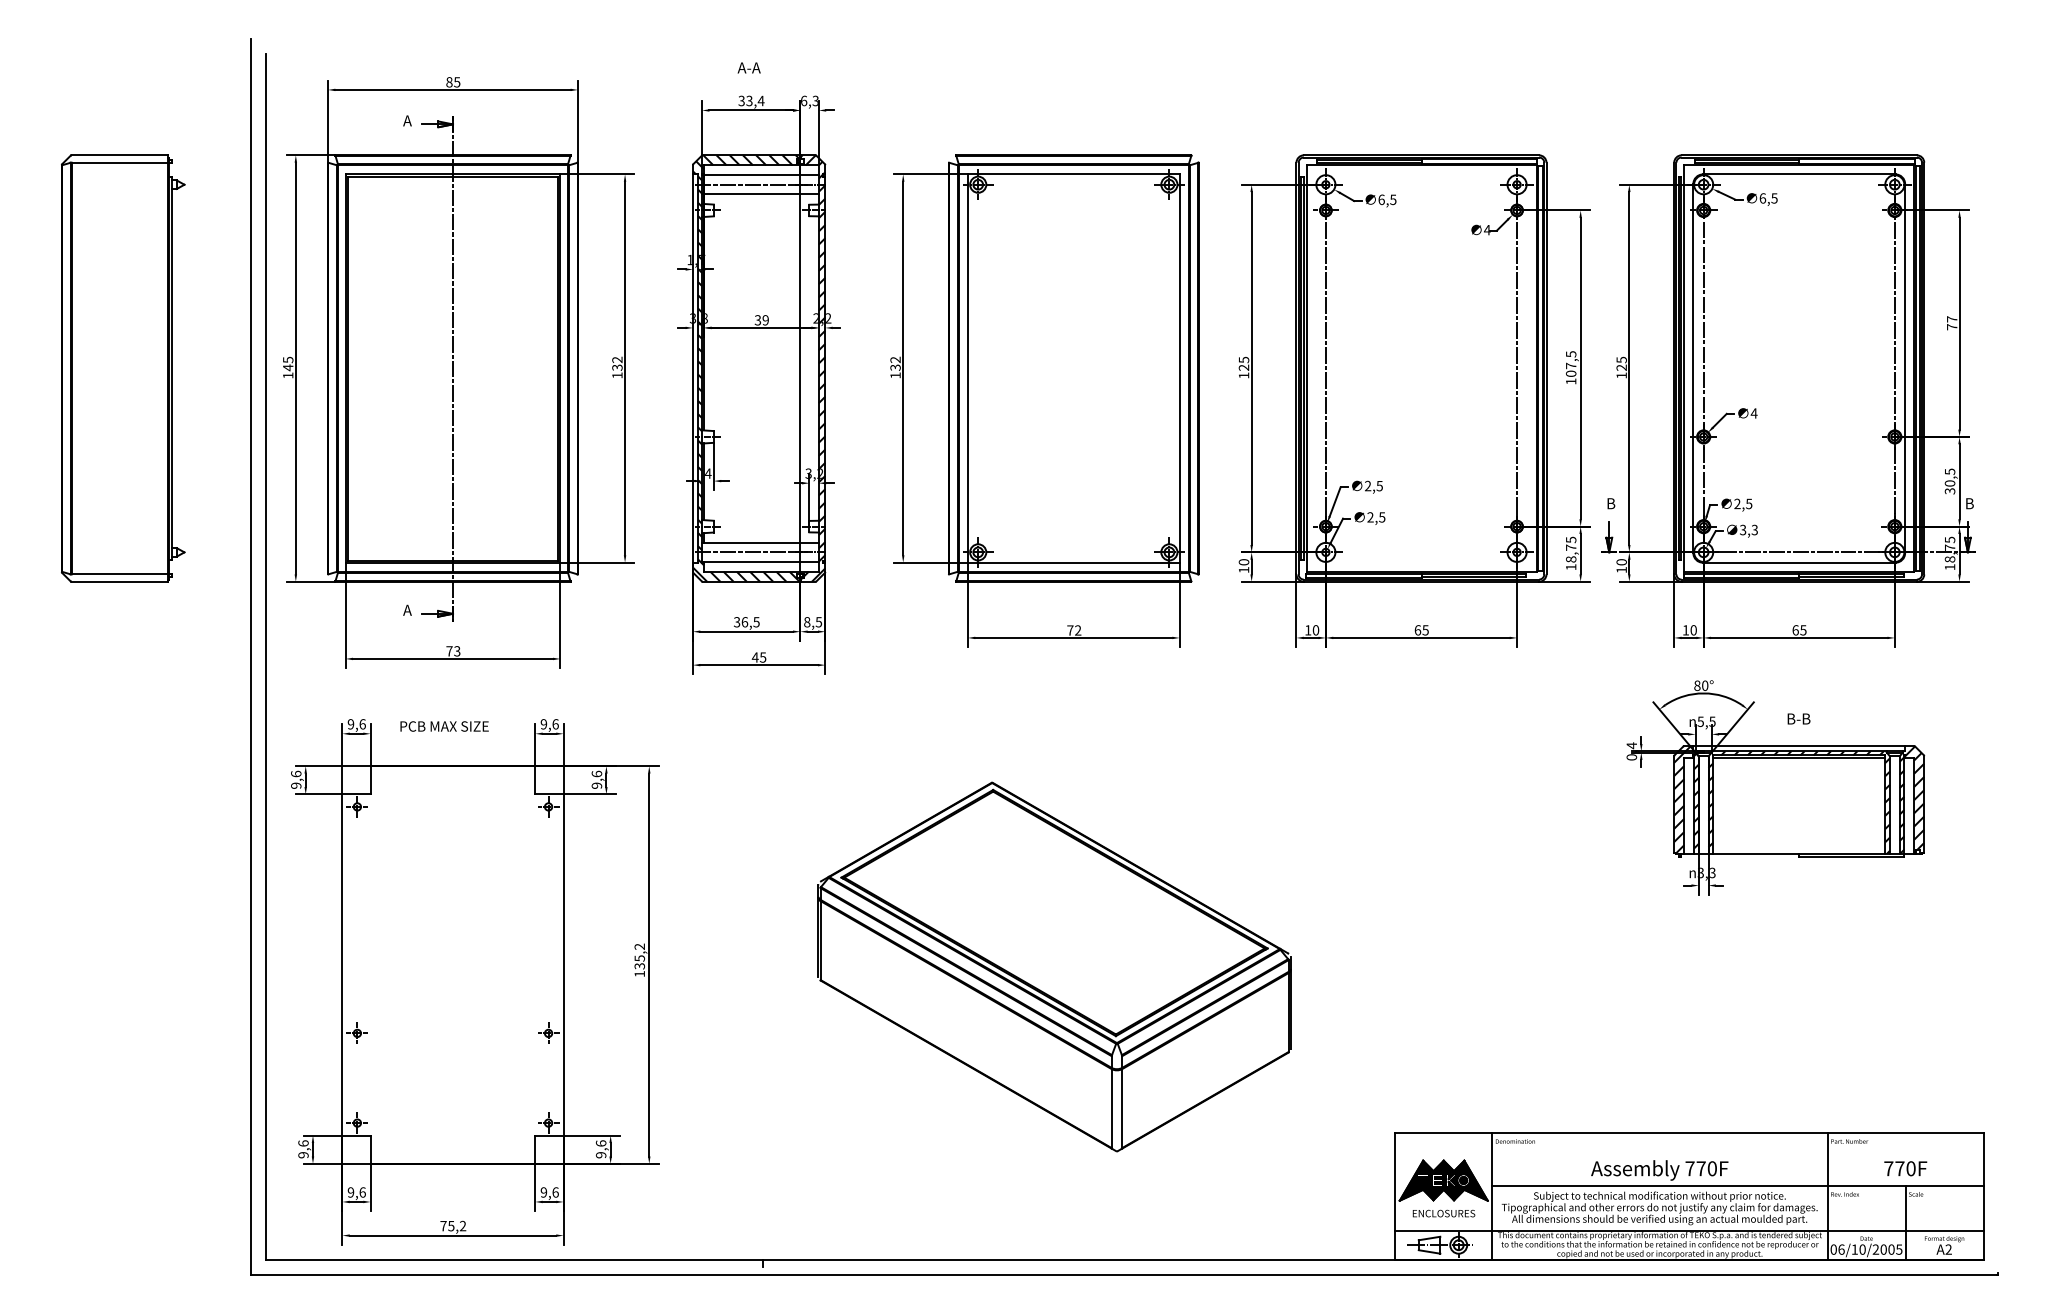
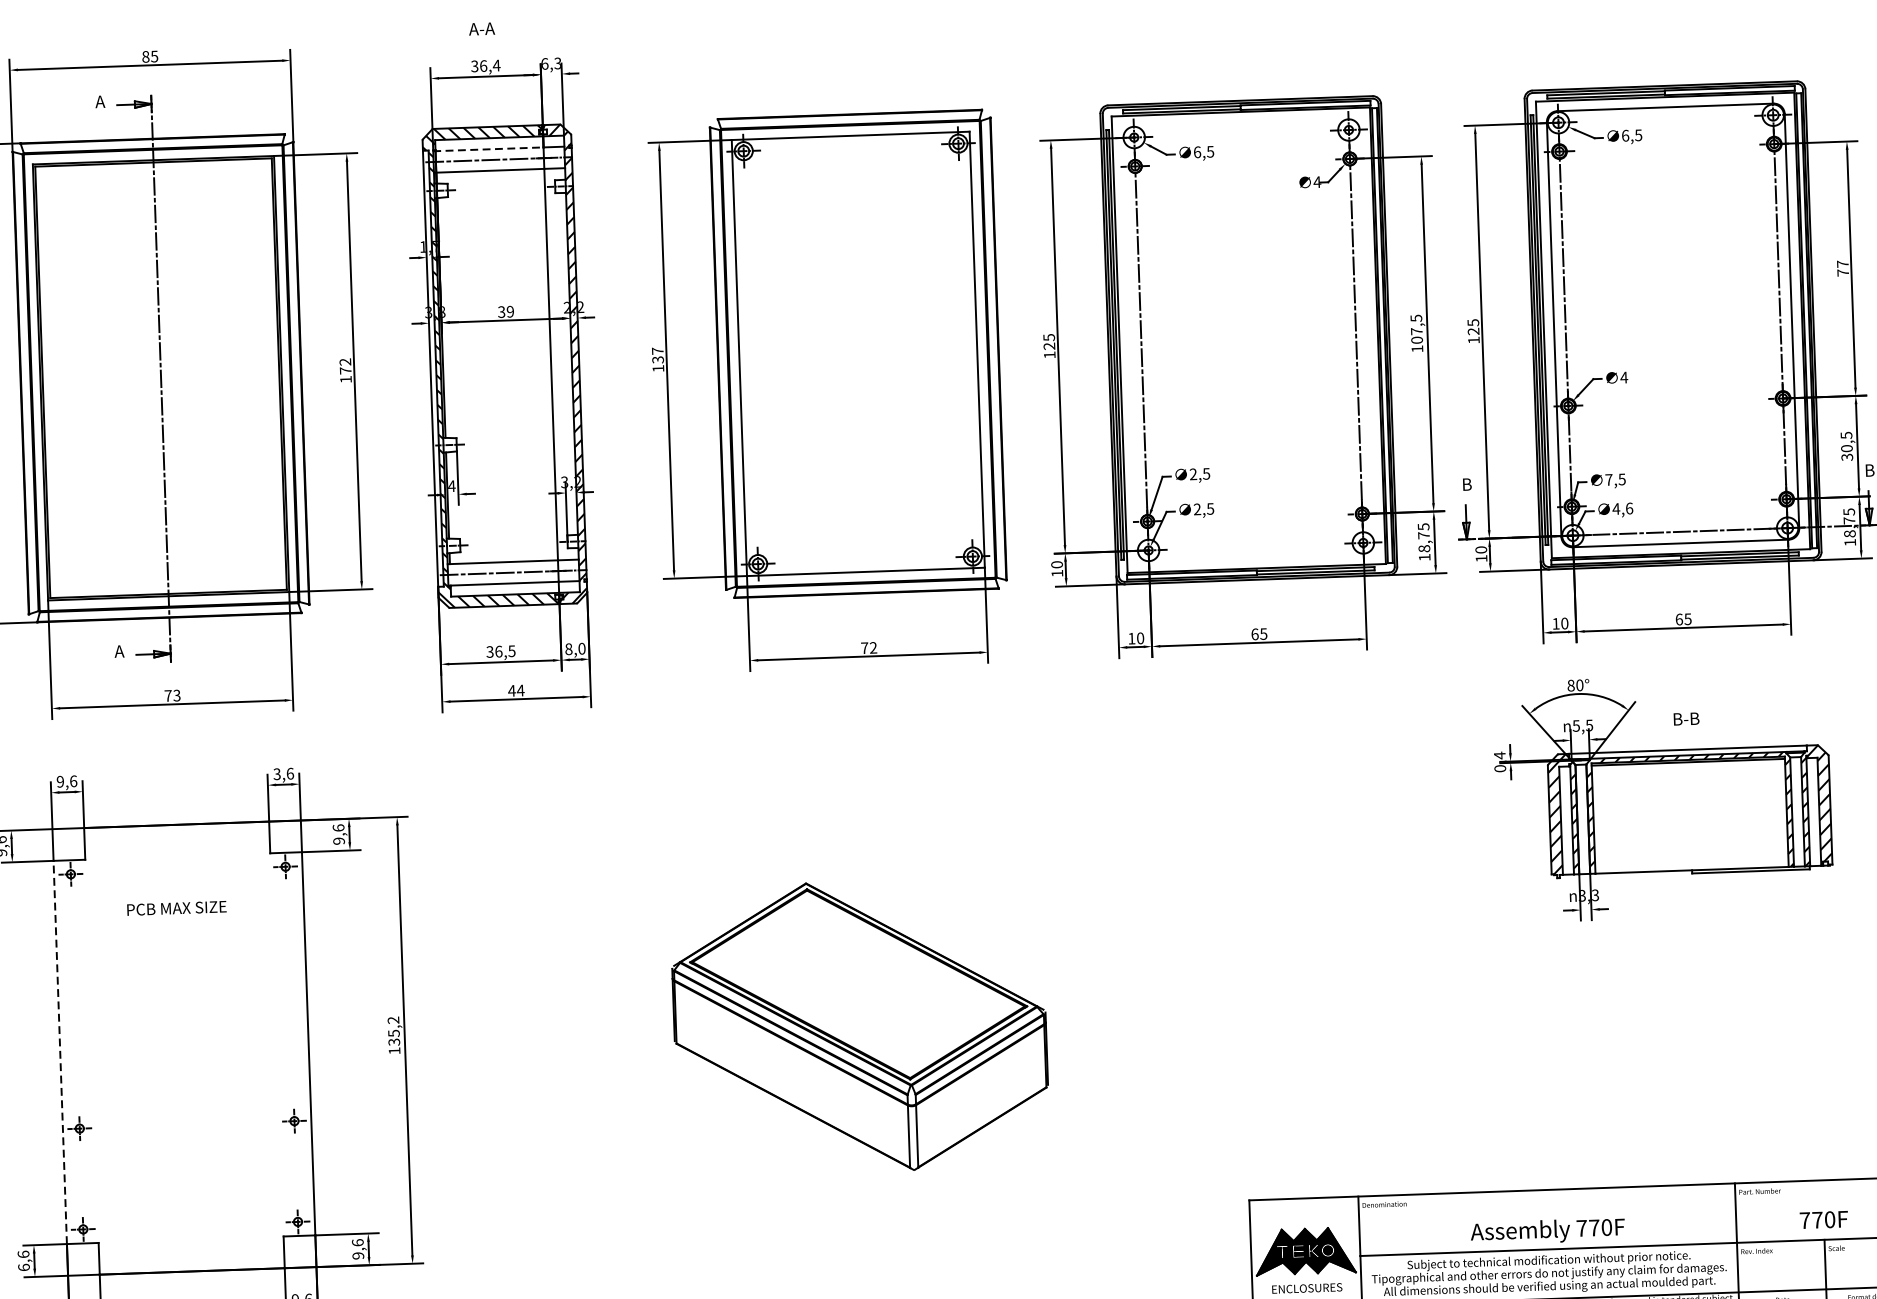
text: (749, 100) -> (483, 65), 33,4 -> 36,4
line: (751, 175) -> (488, 149), solid -> dashed
text: (895, 359) -> (657, 350), 132 -> 137
text: (617, 367) -> (345, 370), 132 -> 172
text: (1737, 503) -> (1609, 479), 2,5 -> 7,5
text: (1748, 529) -> (1622, 508), 3,3 -> 4,6
text: (818, 622) -> (581, 649), 8,5 -> 8,0
text: (762, 657) -> (520, 690), 45 -> 44
text: (543, 724) -> (276, 774), 9,6 -> 3,6
text: (444, 726) -> (176, 908), moved
line: (342, 965) -> (60, 1052), solid -> dashed
part: (1054, 966) -> (860, 1026), size x0.7
text: (303, 1155) -> (24, 1267), 9,6 -> 6,6

